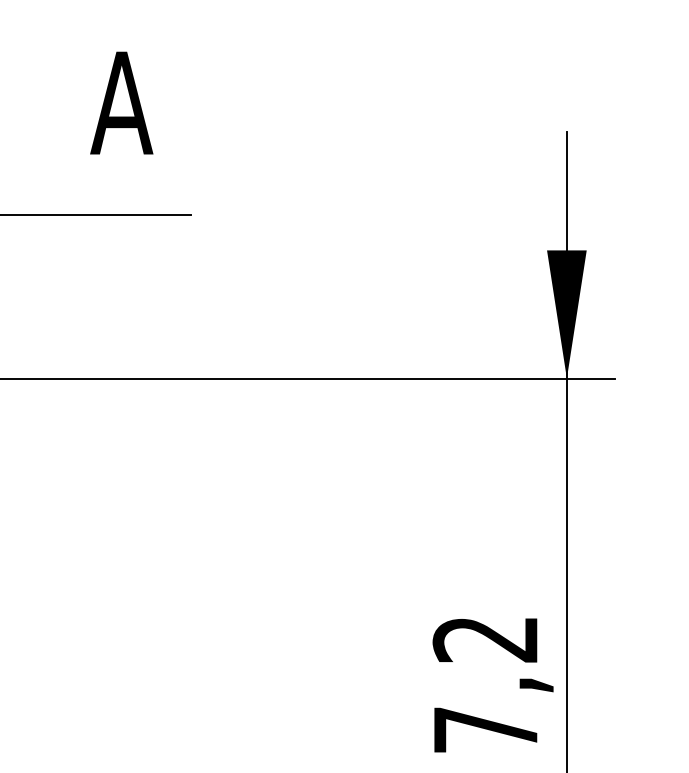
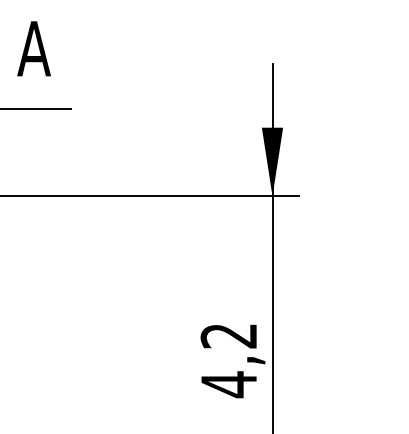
text: (484, 729) -> (228, 384), 7,2 -> 4,2

